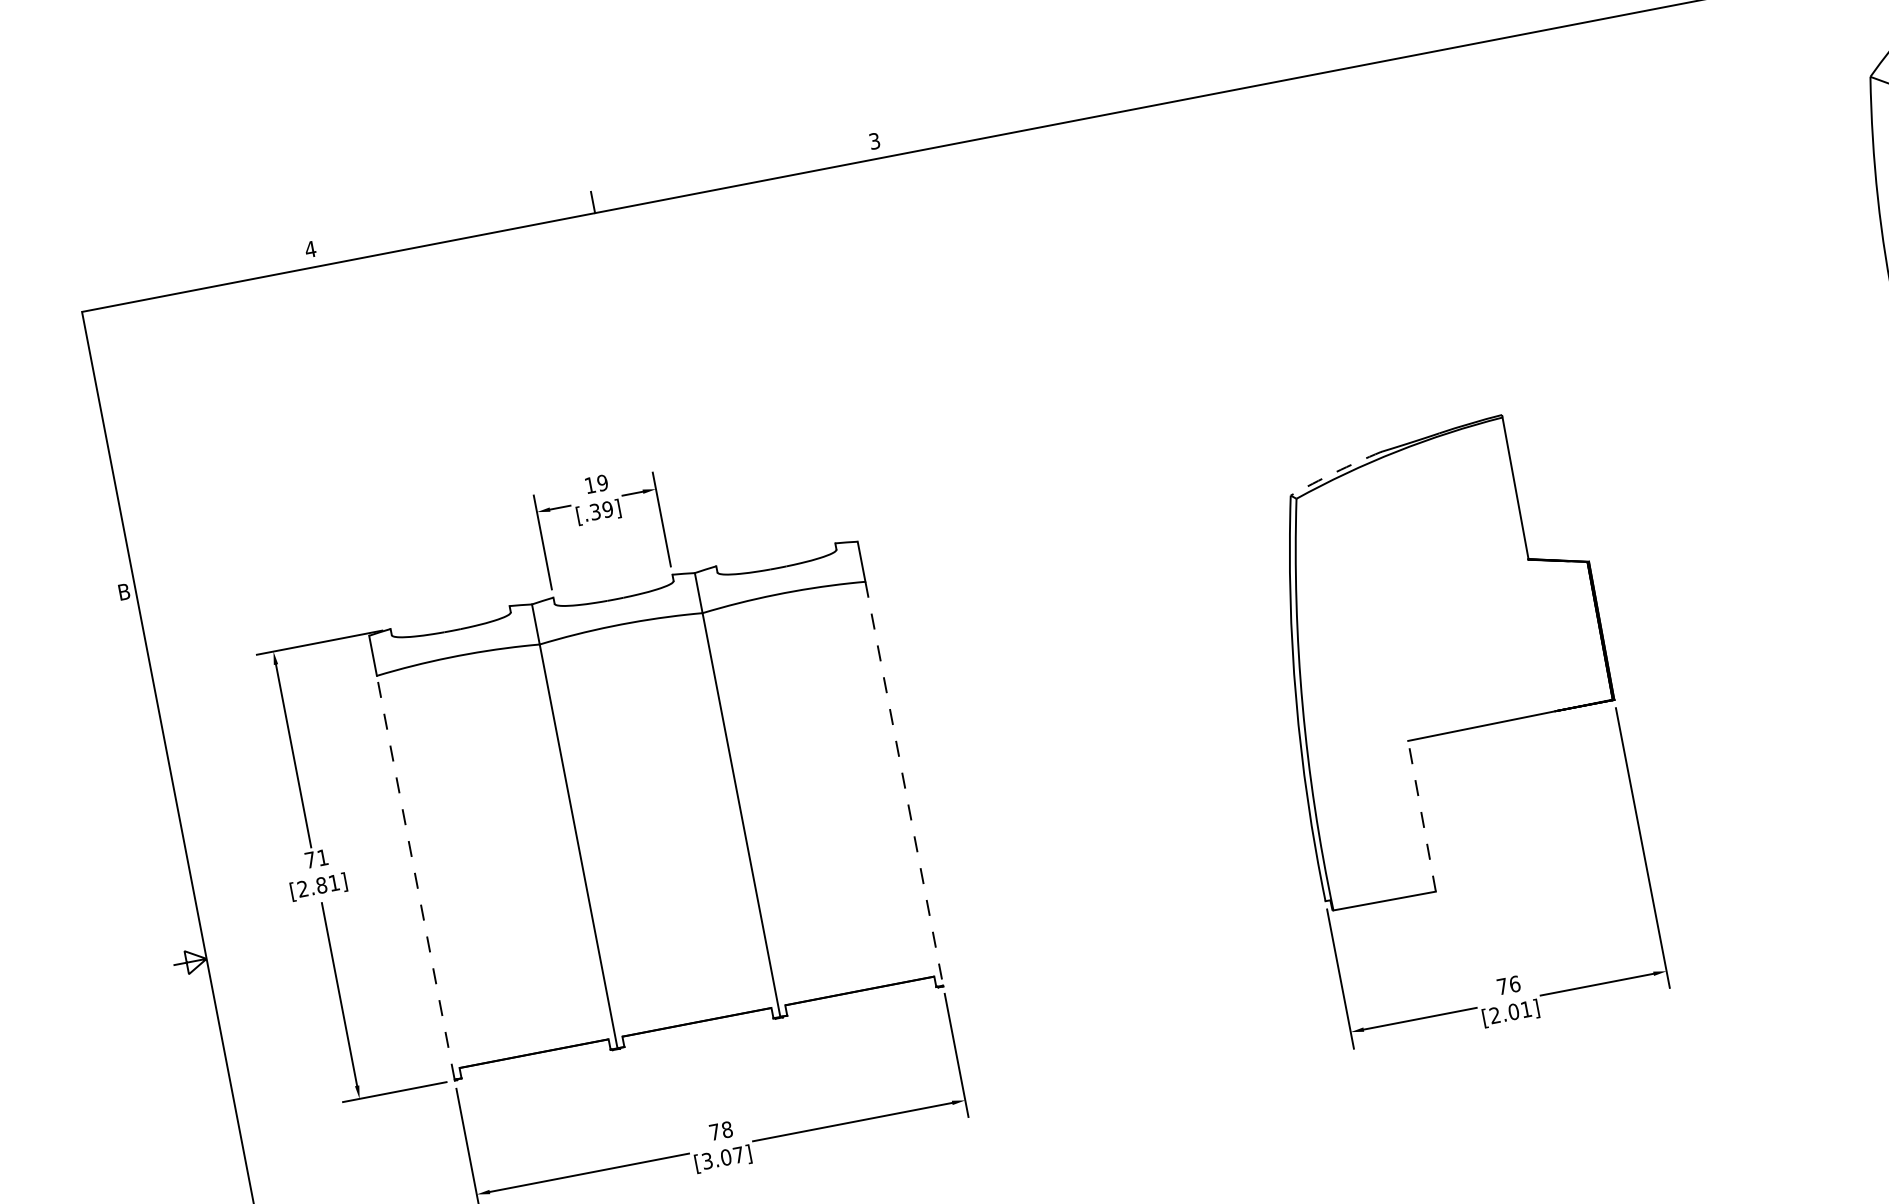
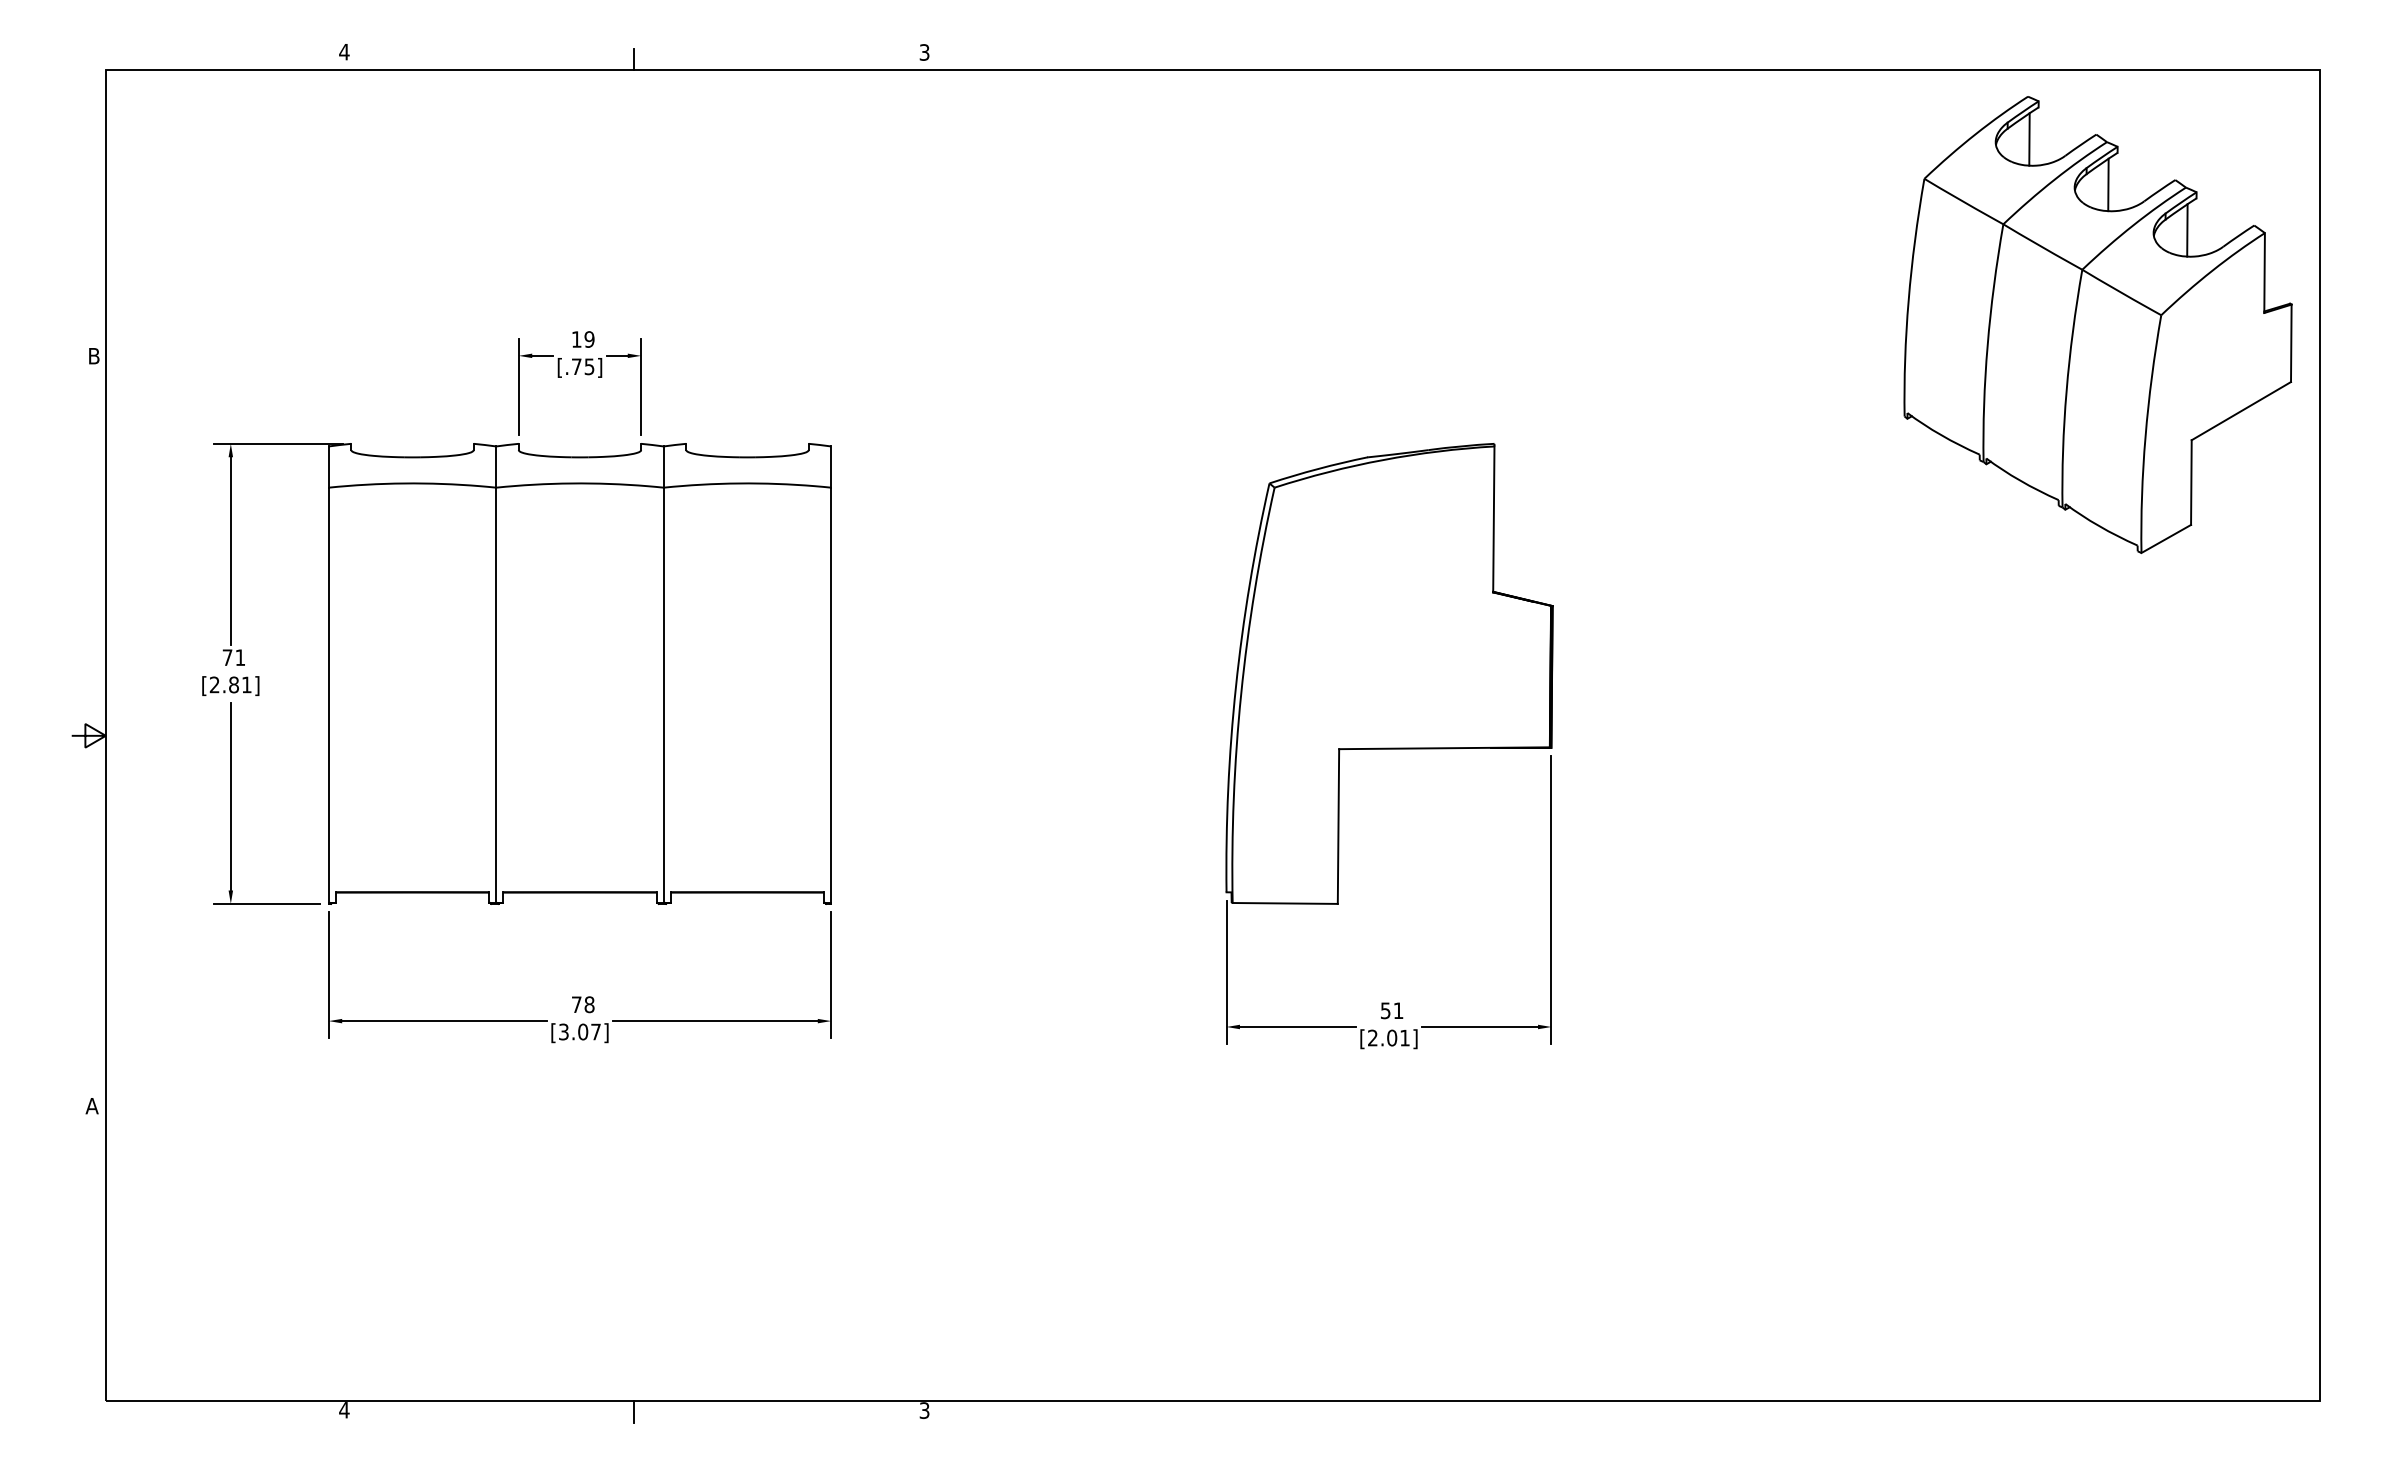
arc: (1335, 472) -> (1318, 469), dashed -> solid
text: (601, 510) -> (583, 366), [.39] -> [.75]
line: (904, 783) -> (831, 695), dashed -> solid
line: (1422, 816) -> (1338, 826), dashed -> solid
line: (415, 877) -> (328, 695), dashed -> solid
text: (1509, 985) -> (1392, 1010), 76 -> 51

